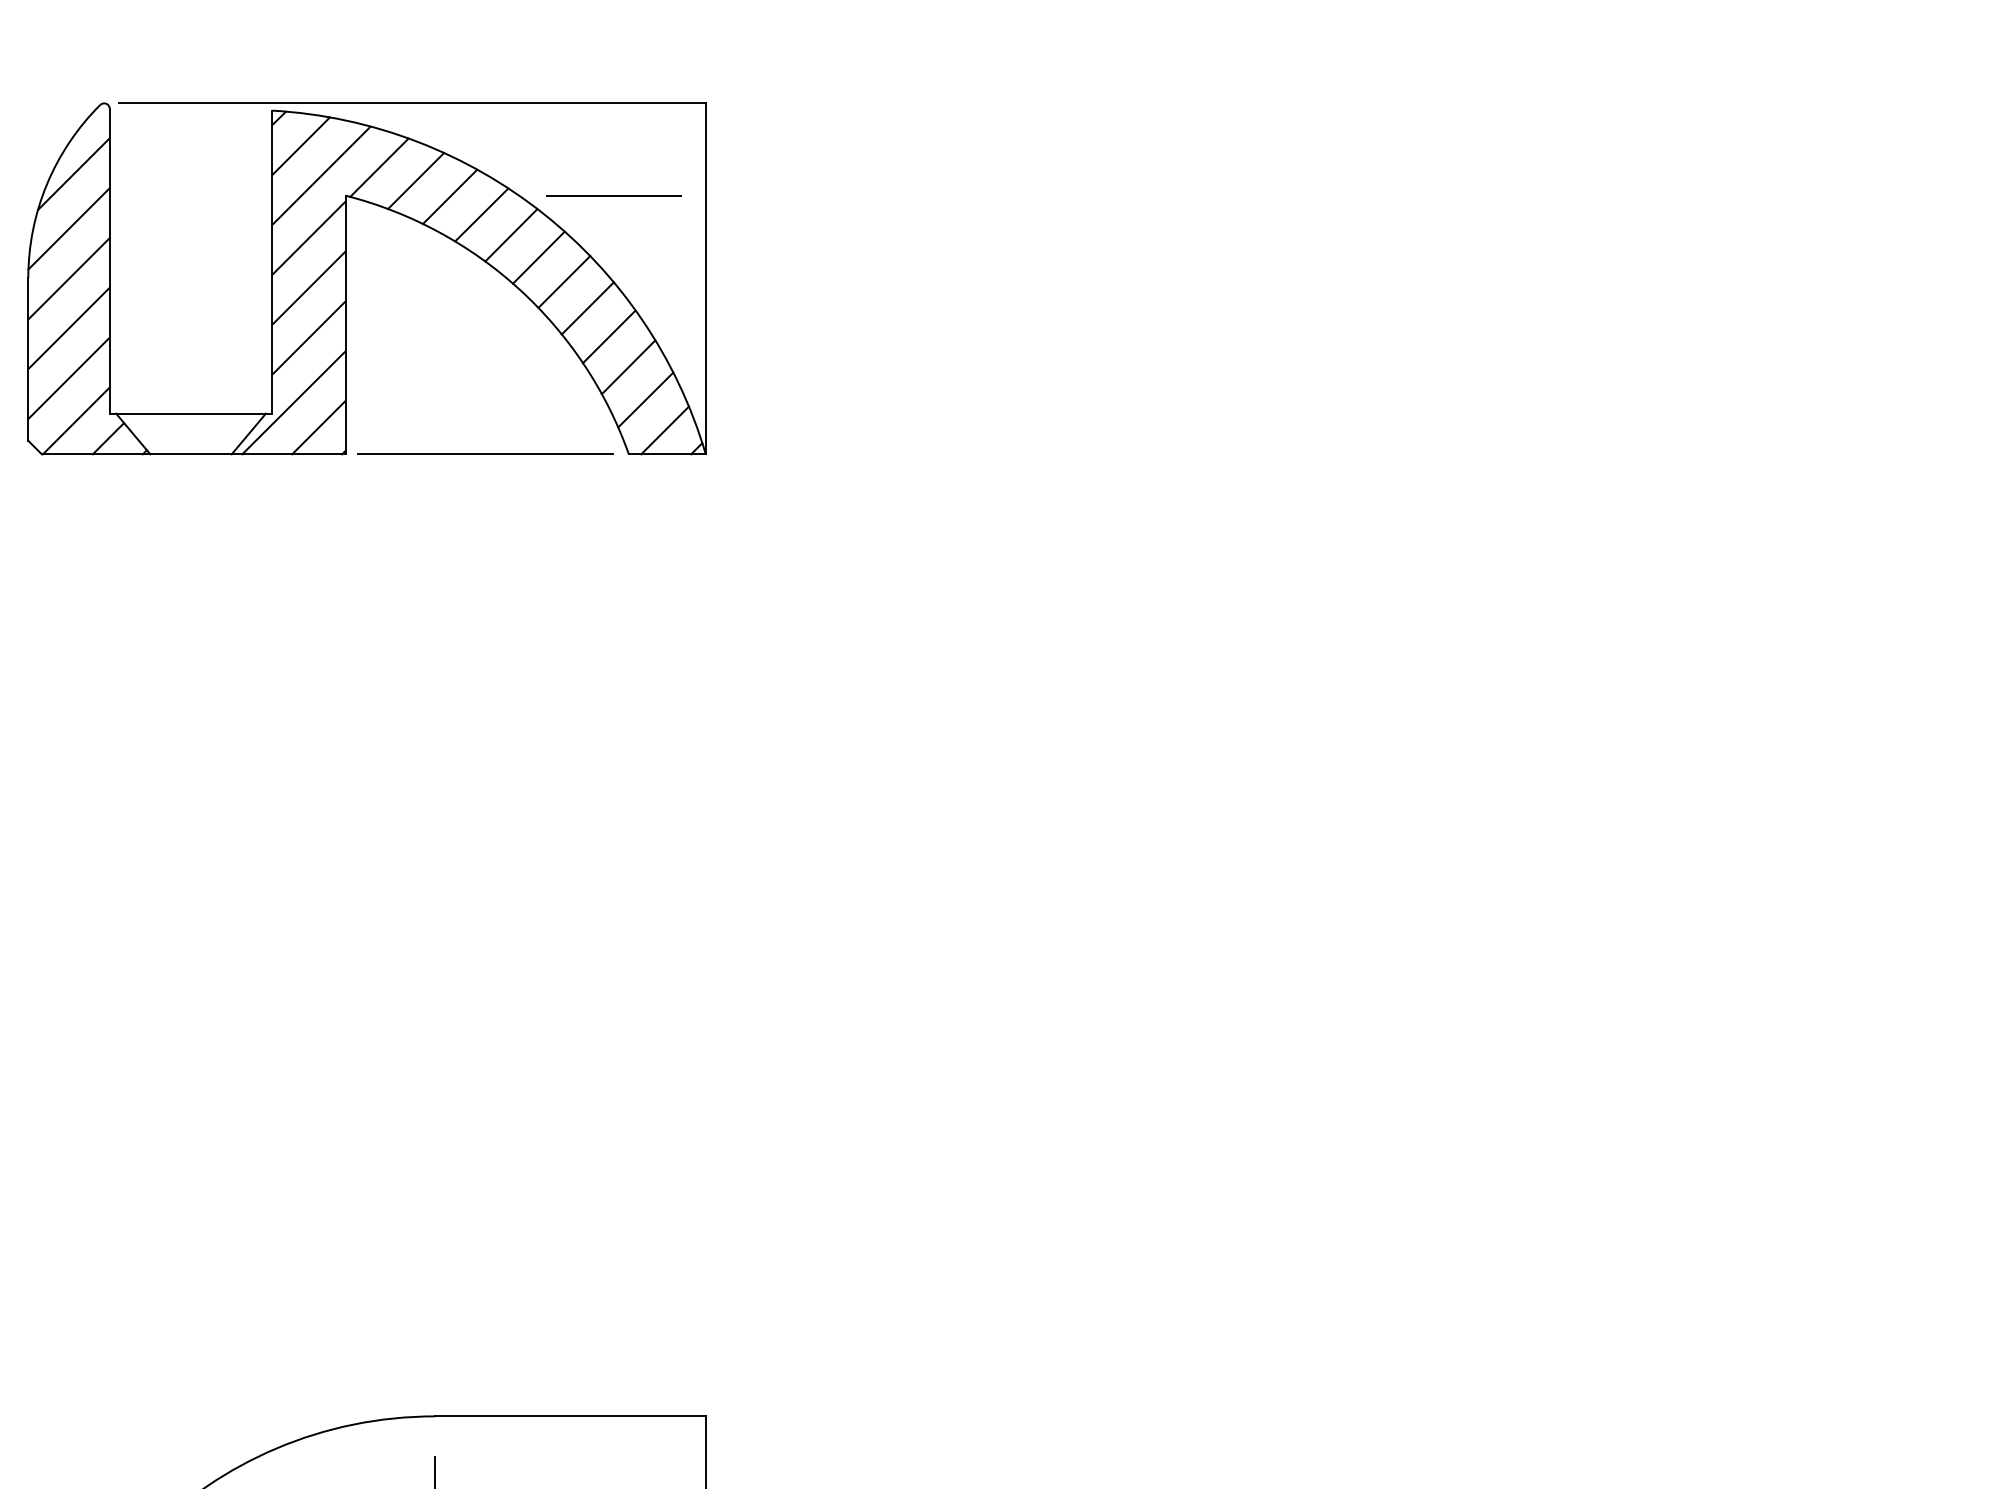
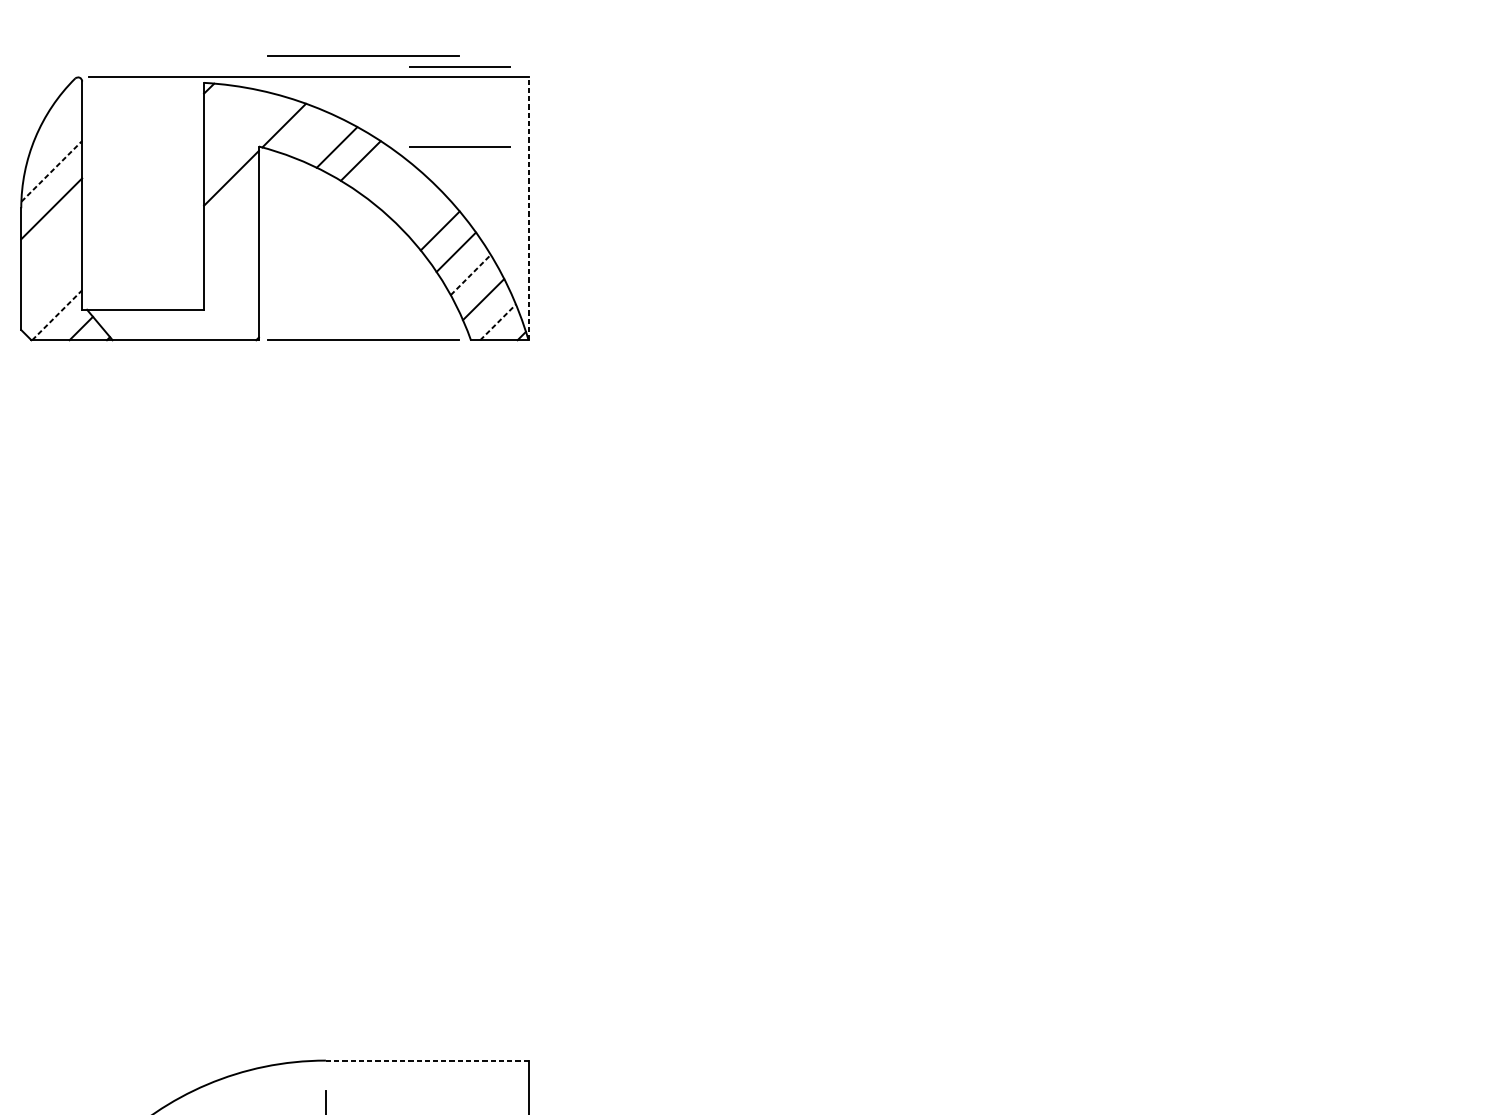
line: (485, 74) -> (363, 55), added
line: (613, 89) -> (459, 67), added
line: (300, 145) -> (225, 108), removed
line: (73, 173) -> (55, 129), removed
line: (321, 175) -> (240, 131), removed
line: (415, 181) -> (311, 135), removed
line: (69, 228) -> (52, 171), solid -> dashed
line: (511, 235) -> (383, 176), removed
line: (538, 257) -> (403, 192), removed
line: (705, 278) -> (528, 208), solid -> dashed
line: (564, 281) -> (422, 210), removed
line: (308, 287) -> (231, 215), removed
line: (68, 328) -> (51, 245), removed
line: (308, 337) -> (231, 252), removed
line: (628, 367) -> (470, 275), solid -> dashed
line: (68, 378) -> (51, 283), removed
line: (293, 402) -> (219, 301), removed
line: (76, 420) -> (57, 314), solid -> dashed
line: (318, 427) -> (238, 320), removed
line: (665, 430) -> (498, 322), solid -> dashed
line: (248, 433) -> (186, 324), removed
line: (570, 1416) -> (427, 1060), solid -> dashed

